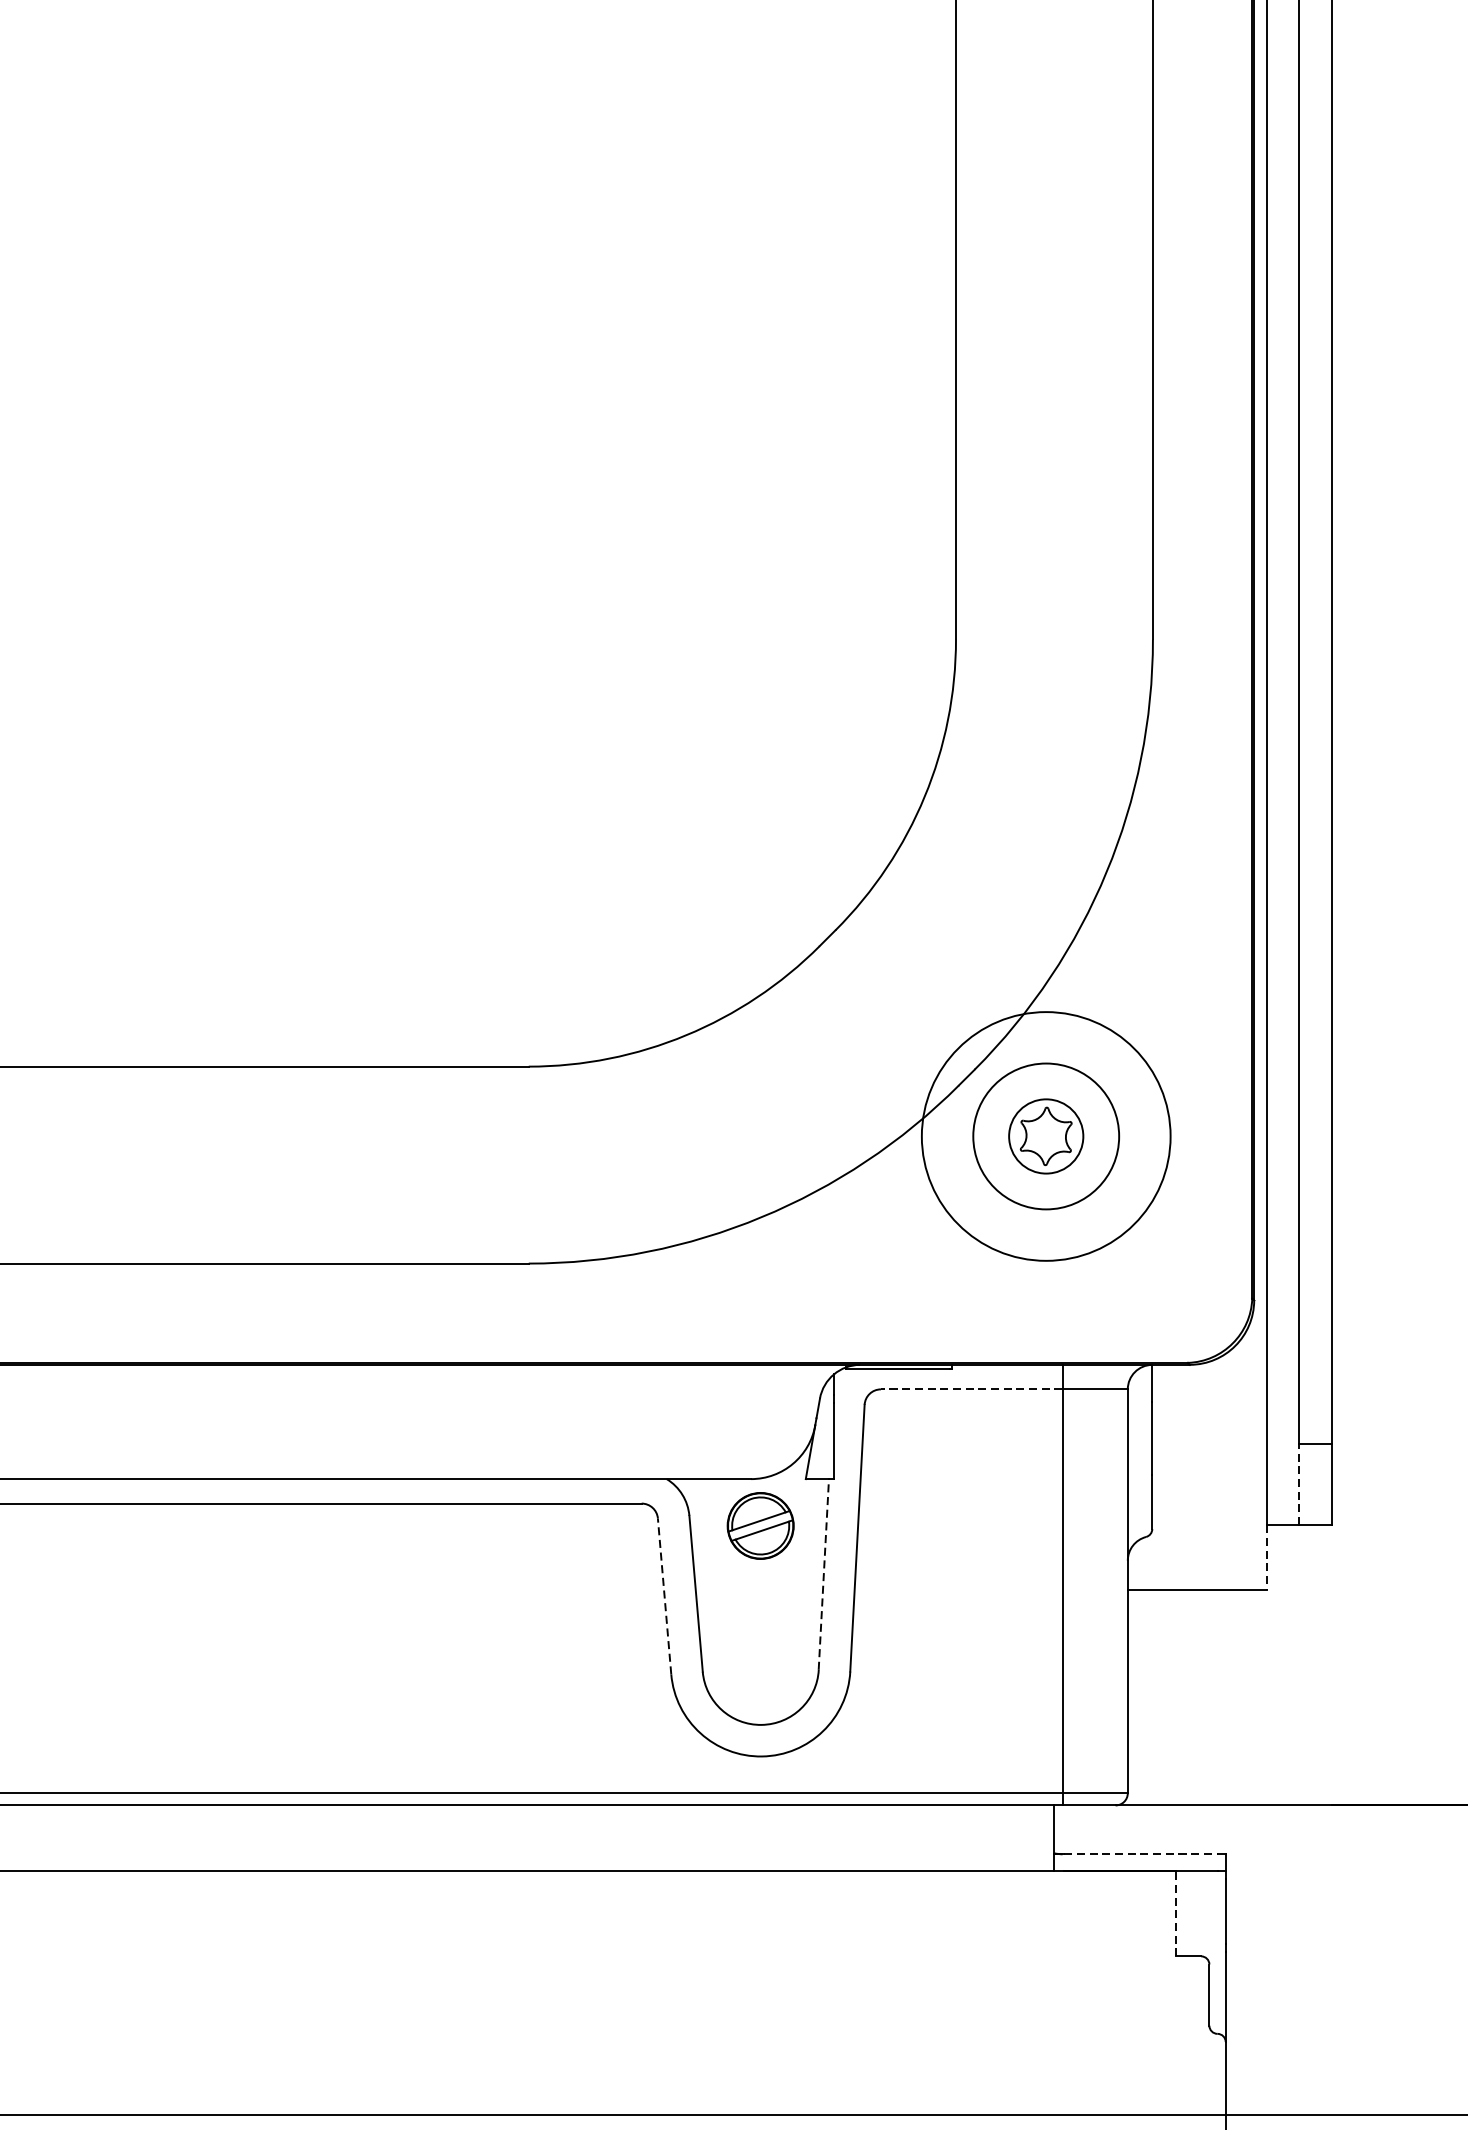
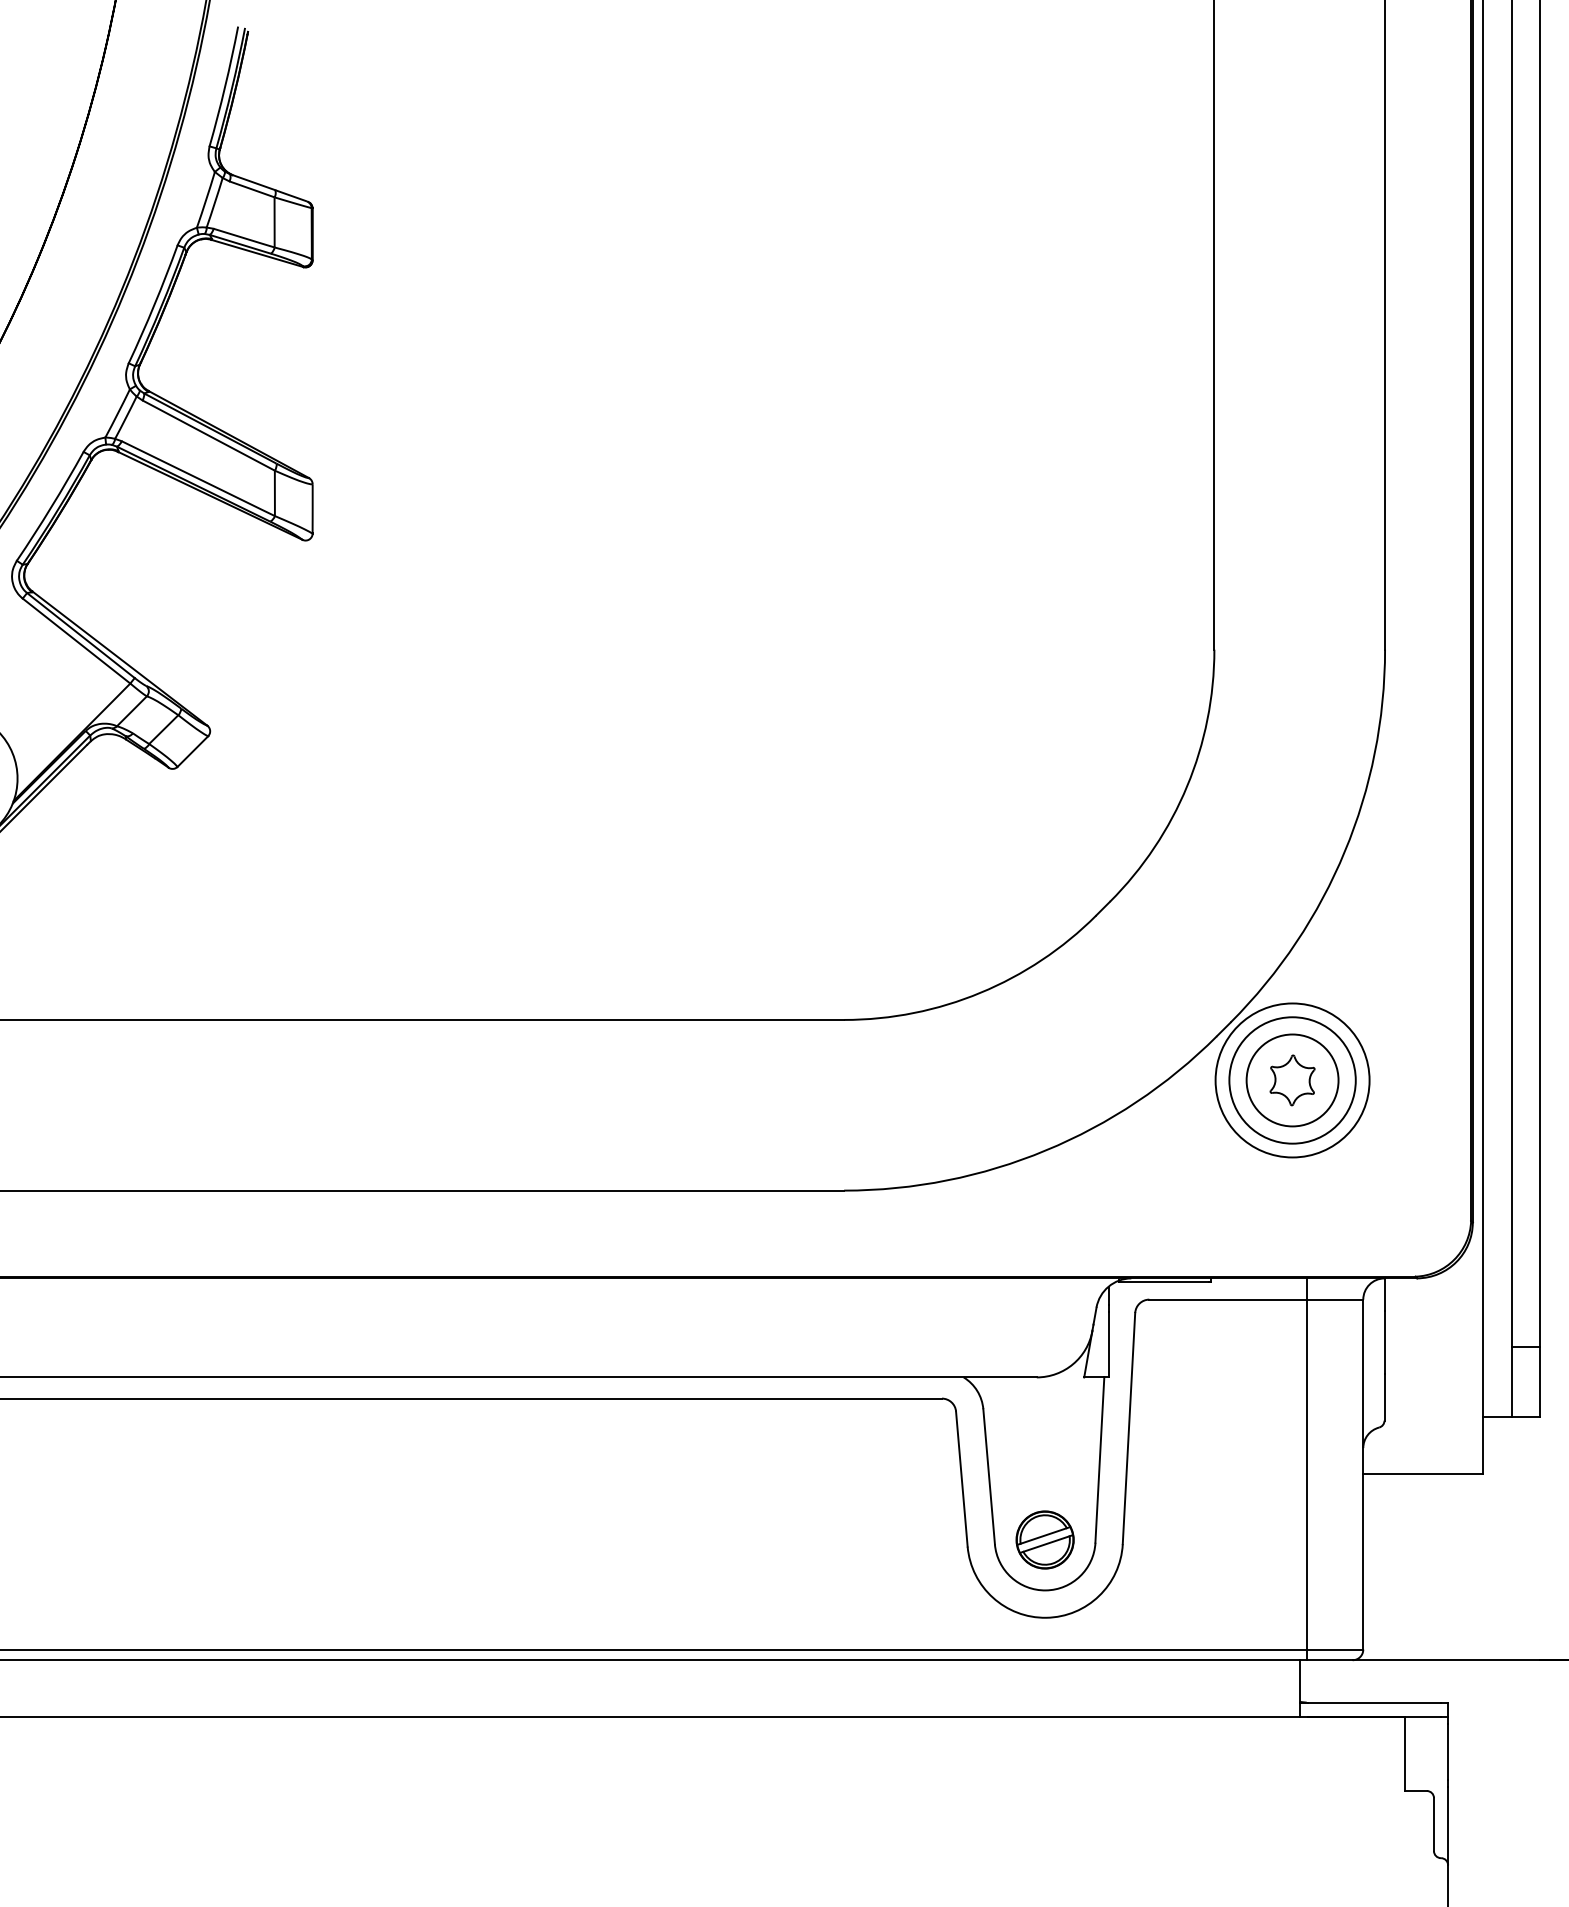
circle: (1046, 1136) -> (1292, 1080), size x0.71
circle: (1046, 1136) -> (1292, 1080), size x1.43
line: (972, 1389) -> (1228, 1299), dashed -> solid
line: (1298, 1483) -> (1511, 1381), dashed -> solid
part: (759, 1525) -> (1044, 1539), moved
line: (1266, 1558) -> (1483, 1446), dashed -> solid
line: (823, 1574) -> (1099, 1460), dashed -> solid
line: (664, 1596) -> (961, 1479), dashed -> solid
line: (1141, 1854) -> (1375, 1702), dashed -> solid
line: (1176, 1913) -> (1405, 1753), dashed -> solid

